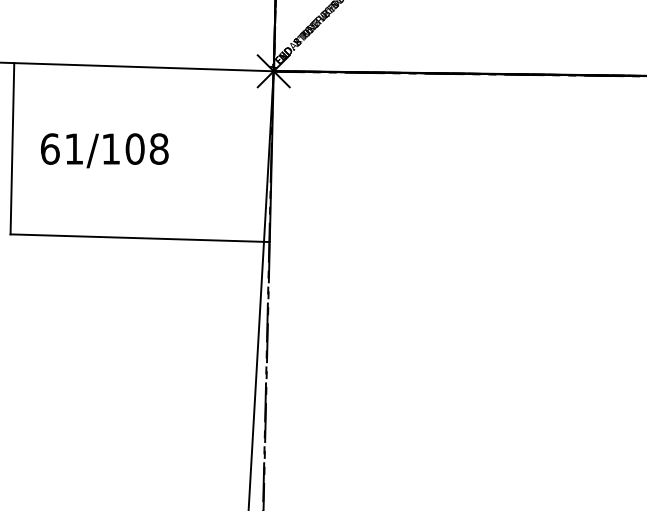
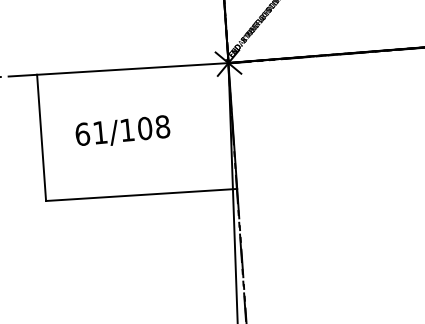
text: (104, 150) -> (122, 131), moved

